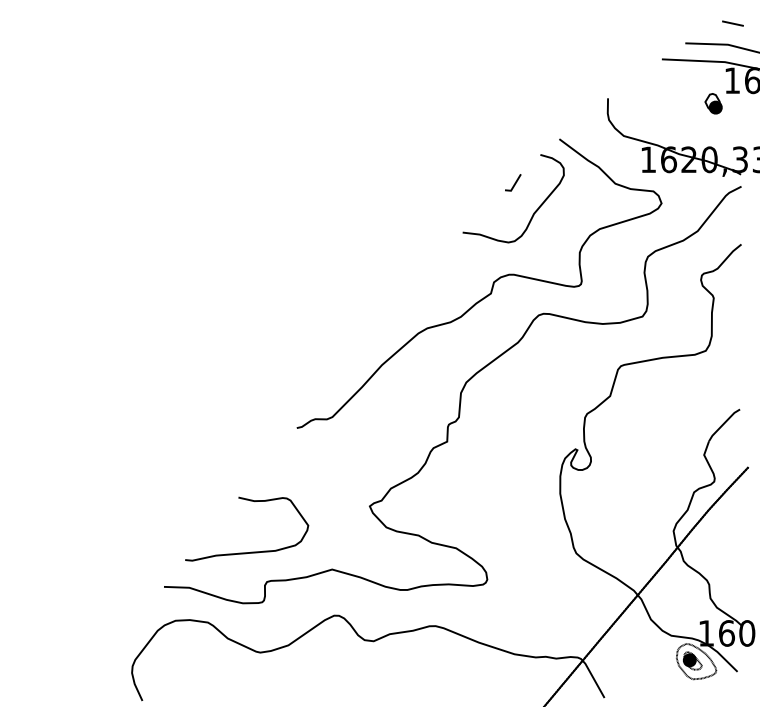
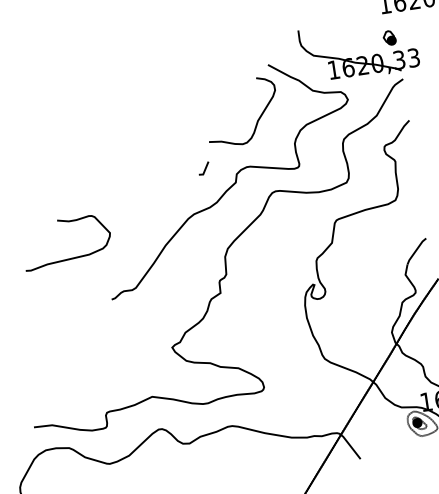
part: (713, 103) -> (389, 37), moved
line: (514, 182) -> (204, 168), moved
curve: (251, 551) -> (72, 257), moved

